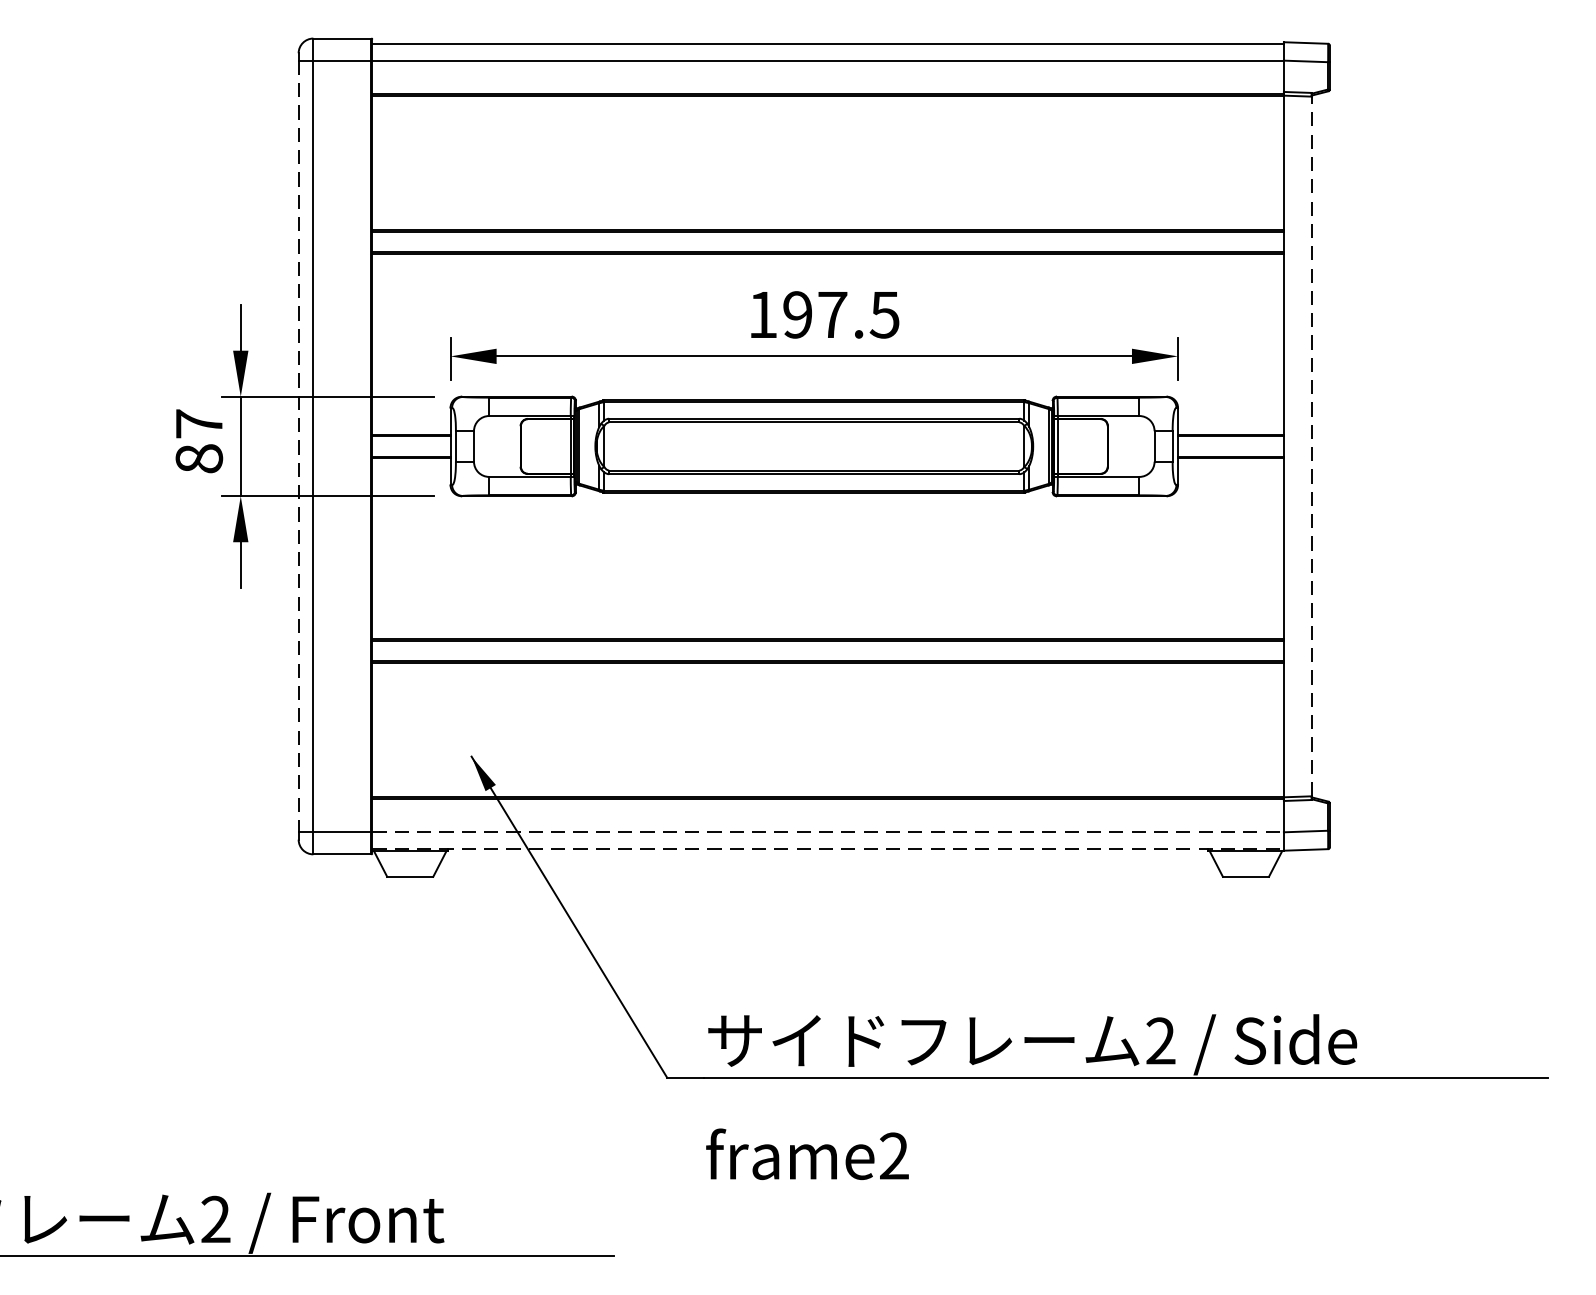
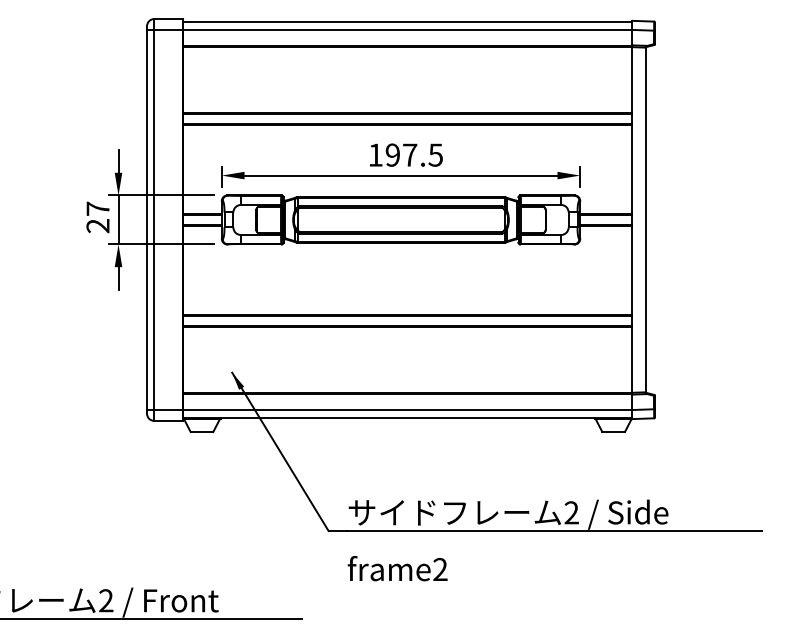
line: (1310, 445) -> (645, 219), dashed -> solid
line: (299, 447) -> (147, 220), dashed -> solid
text: (198, 457) -> (97, 225), 87 -> 27
line: (827, 833) -> (407, 410), dashed -> solid
line: (827, 849) -> (407, 418), dashed -> solid

